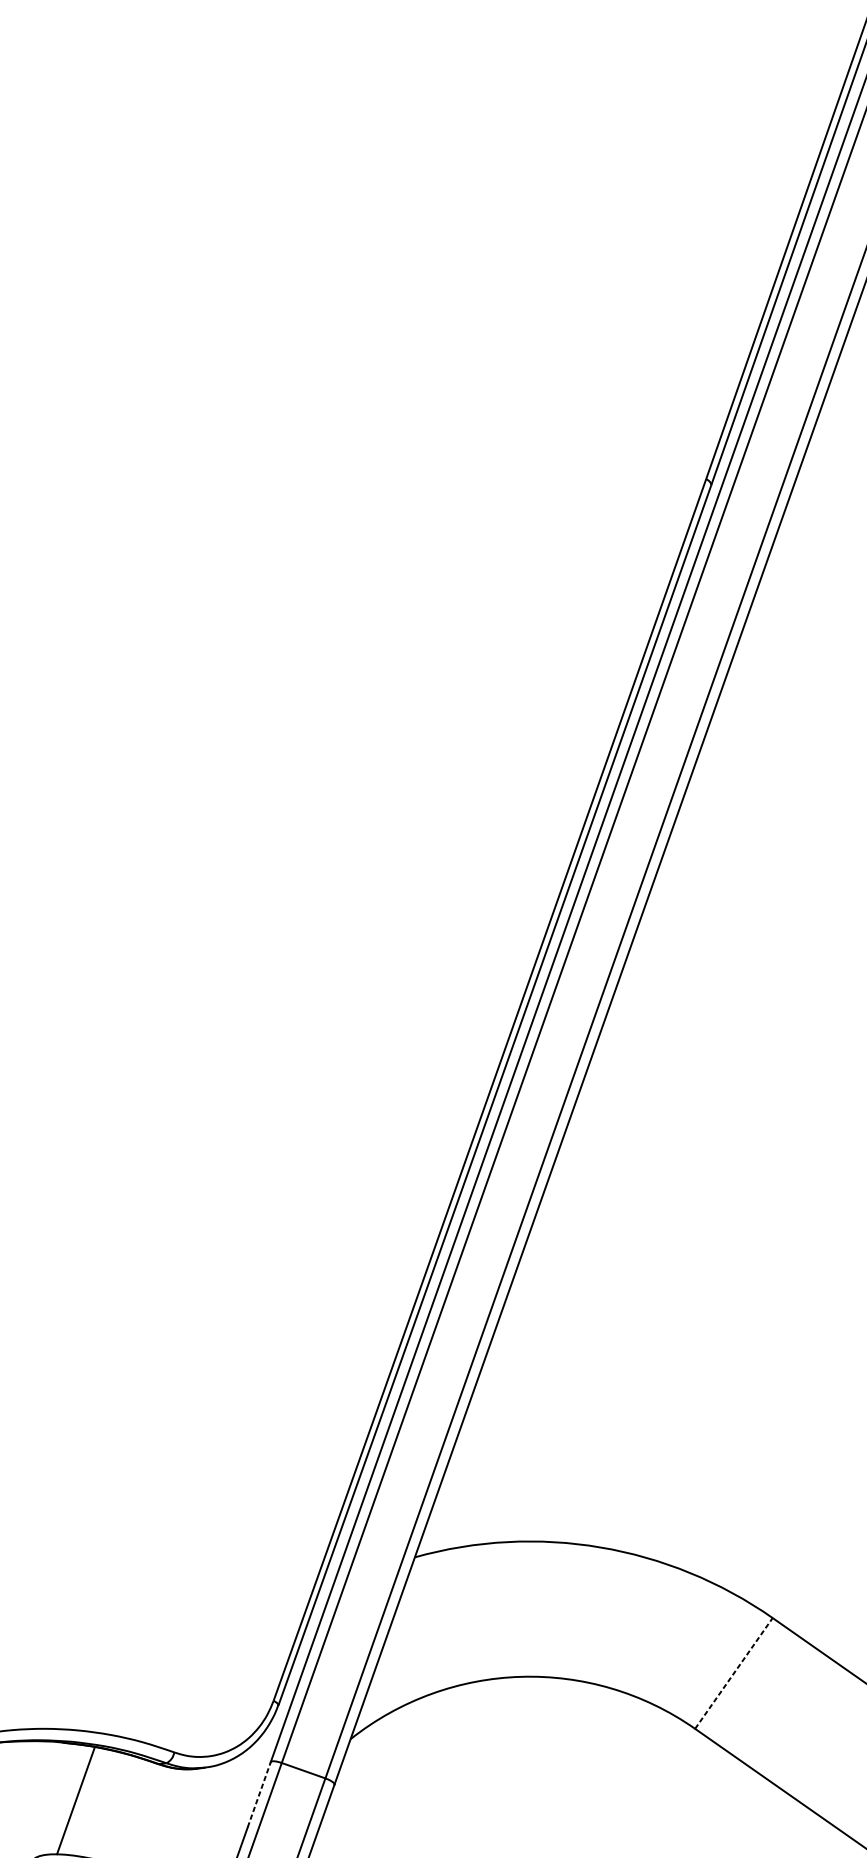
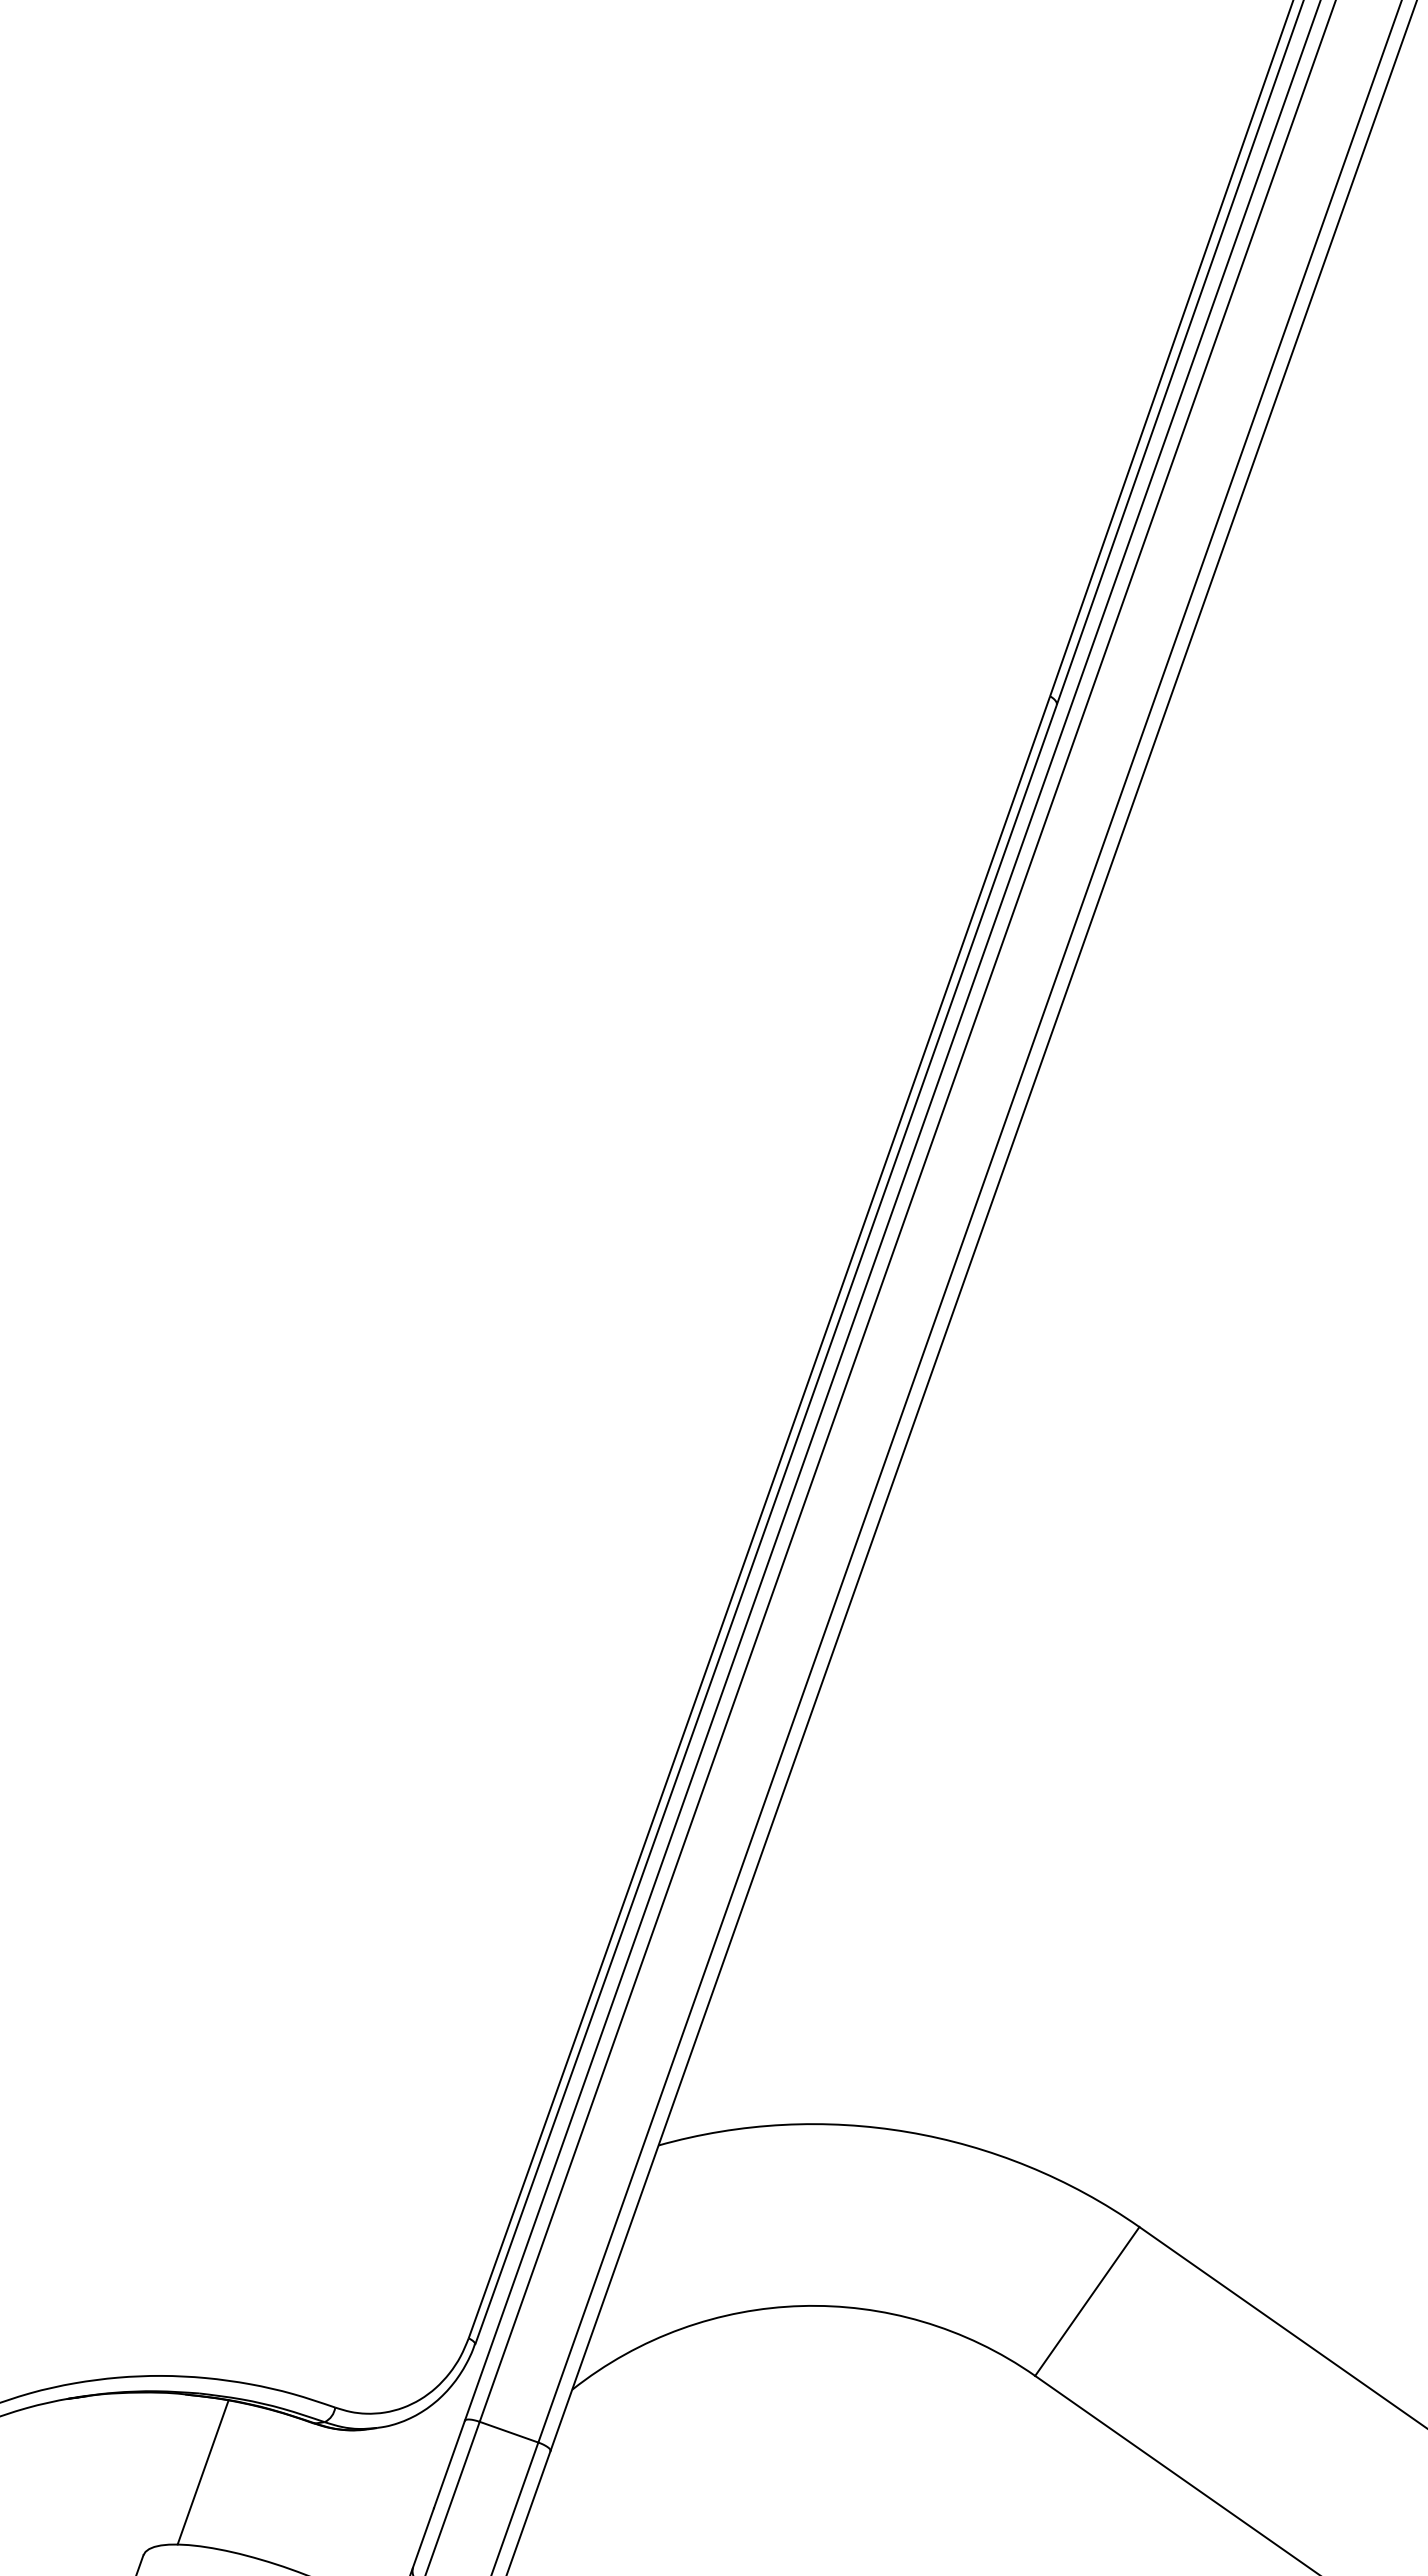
line: (734, 1673) -> (1087, 2301), dashed -> solid
line: (259, 1794) -> (449, 2464), dashed -> solid

